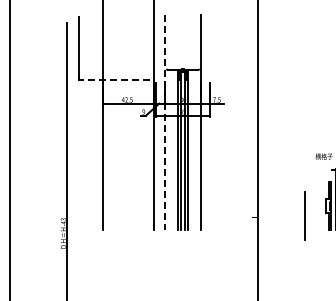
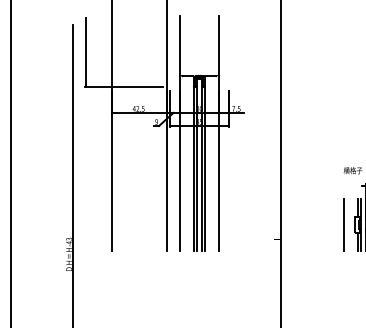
line: (114, 79) -> (124, 86), dashed -> solid
line: (165, 122) -> (180, 133), dashed -> solid
line: (304, 215) -> (342, 223), moved

